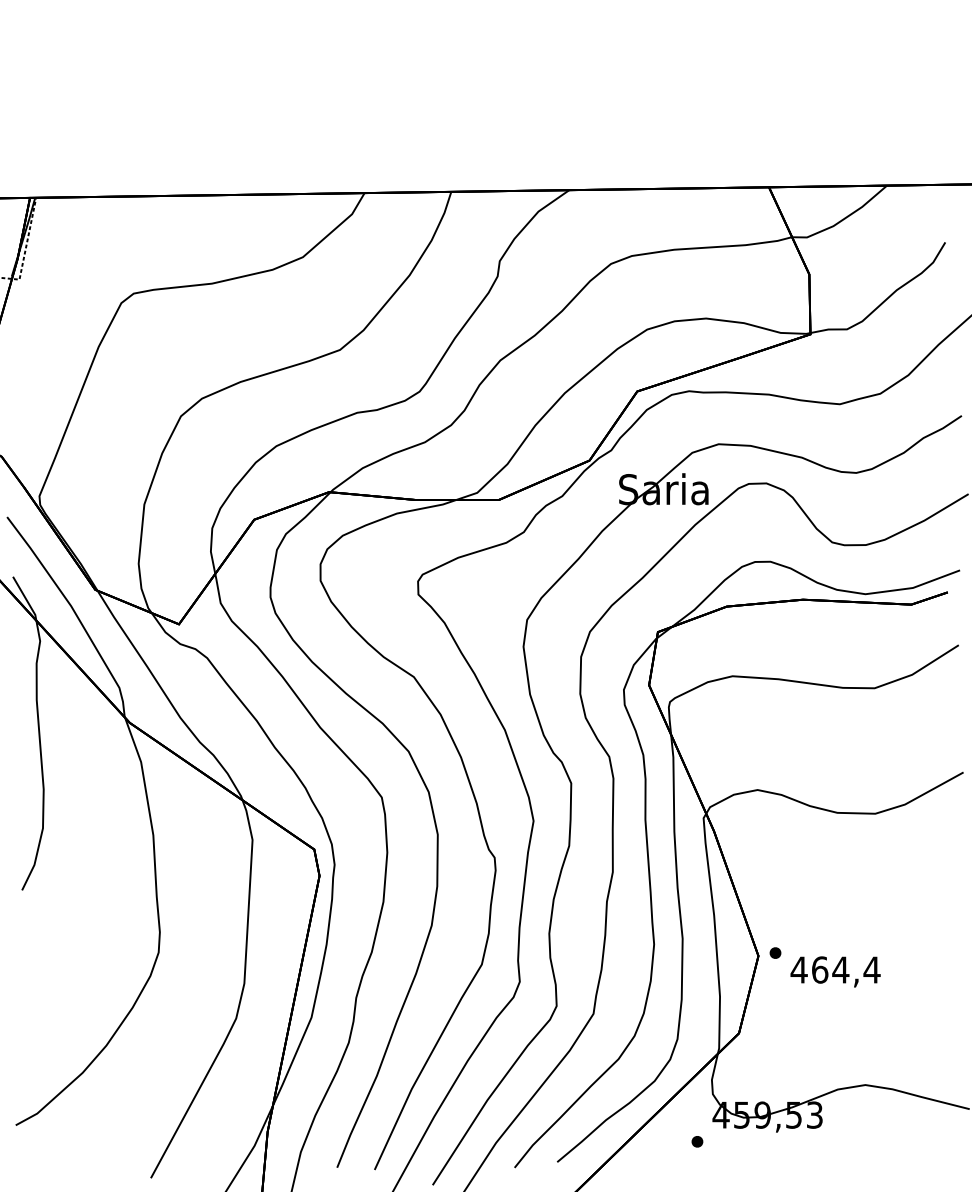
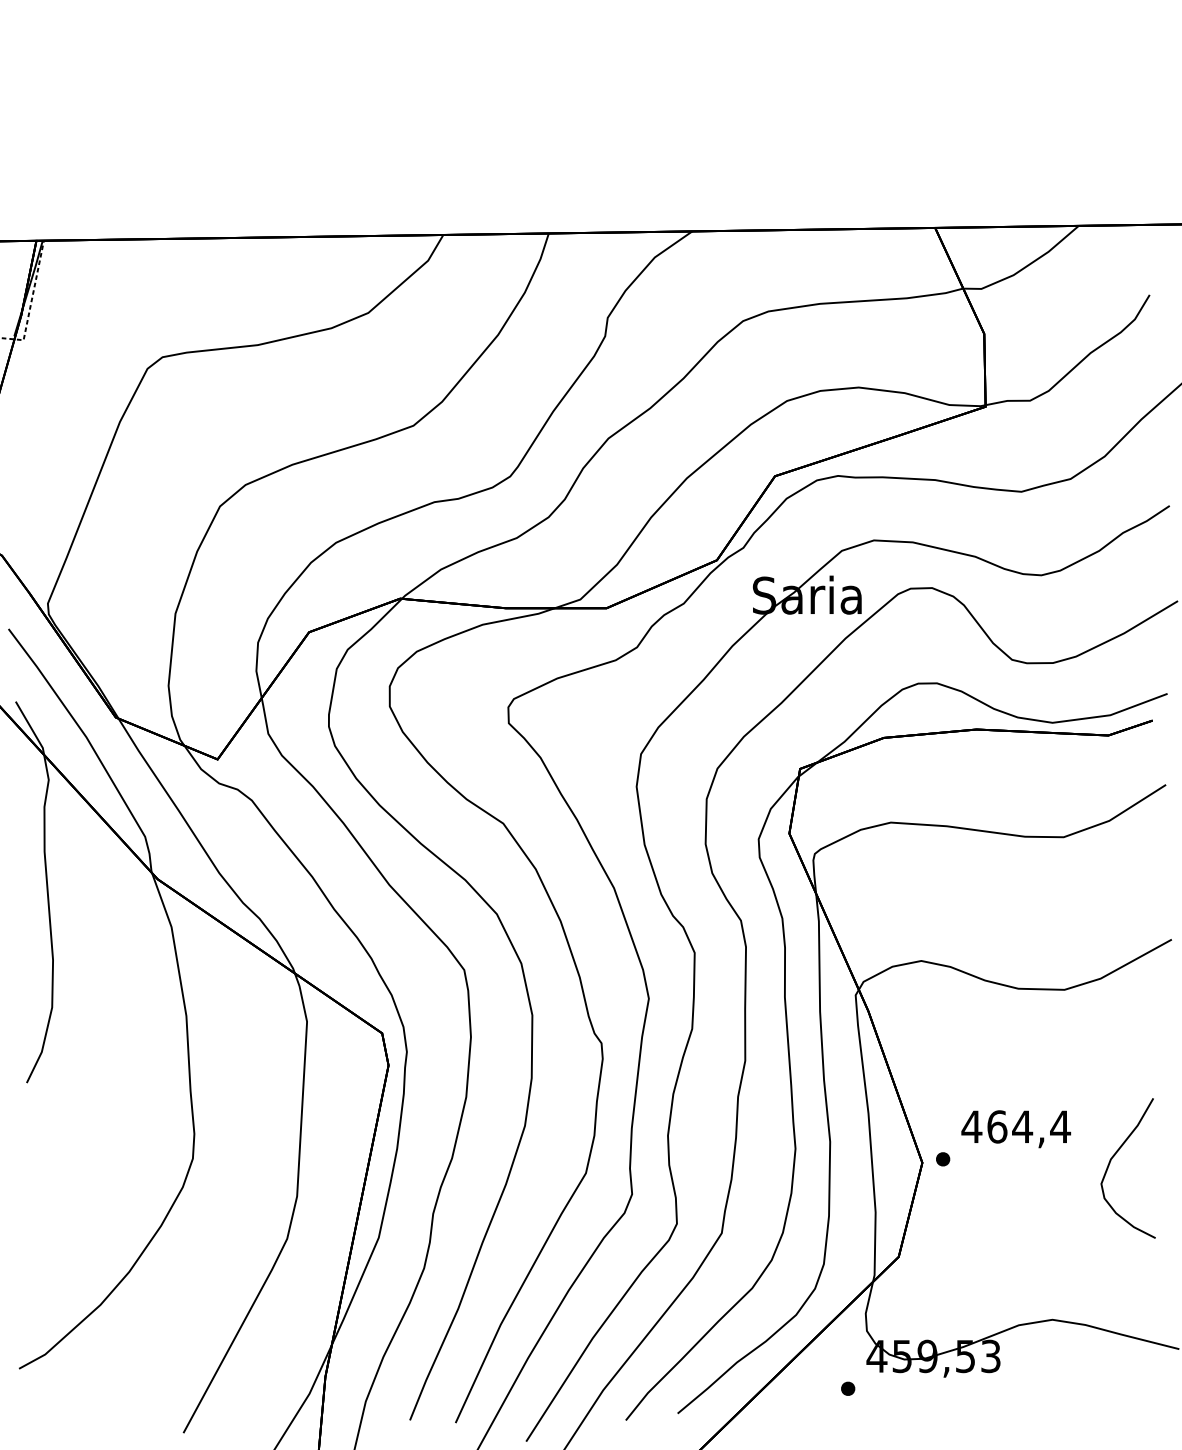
curve: (913, 954) -> (1111, 1161), added
text: (835, 972) -> (1016, 1129), moved

